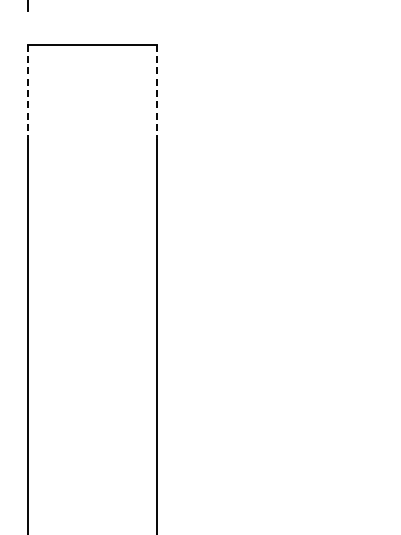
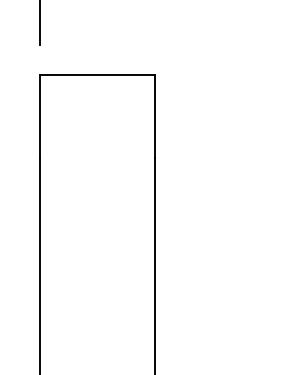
line: (27, 92) -> (40, 116), dashed -> solid
line: (157, 92) -> (154, 116), dashed -> solid

